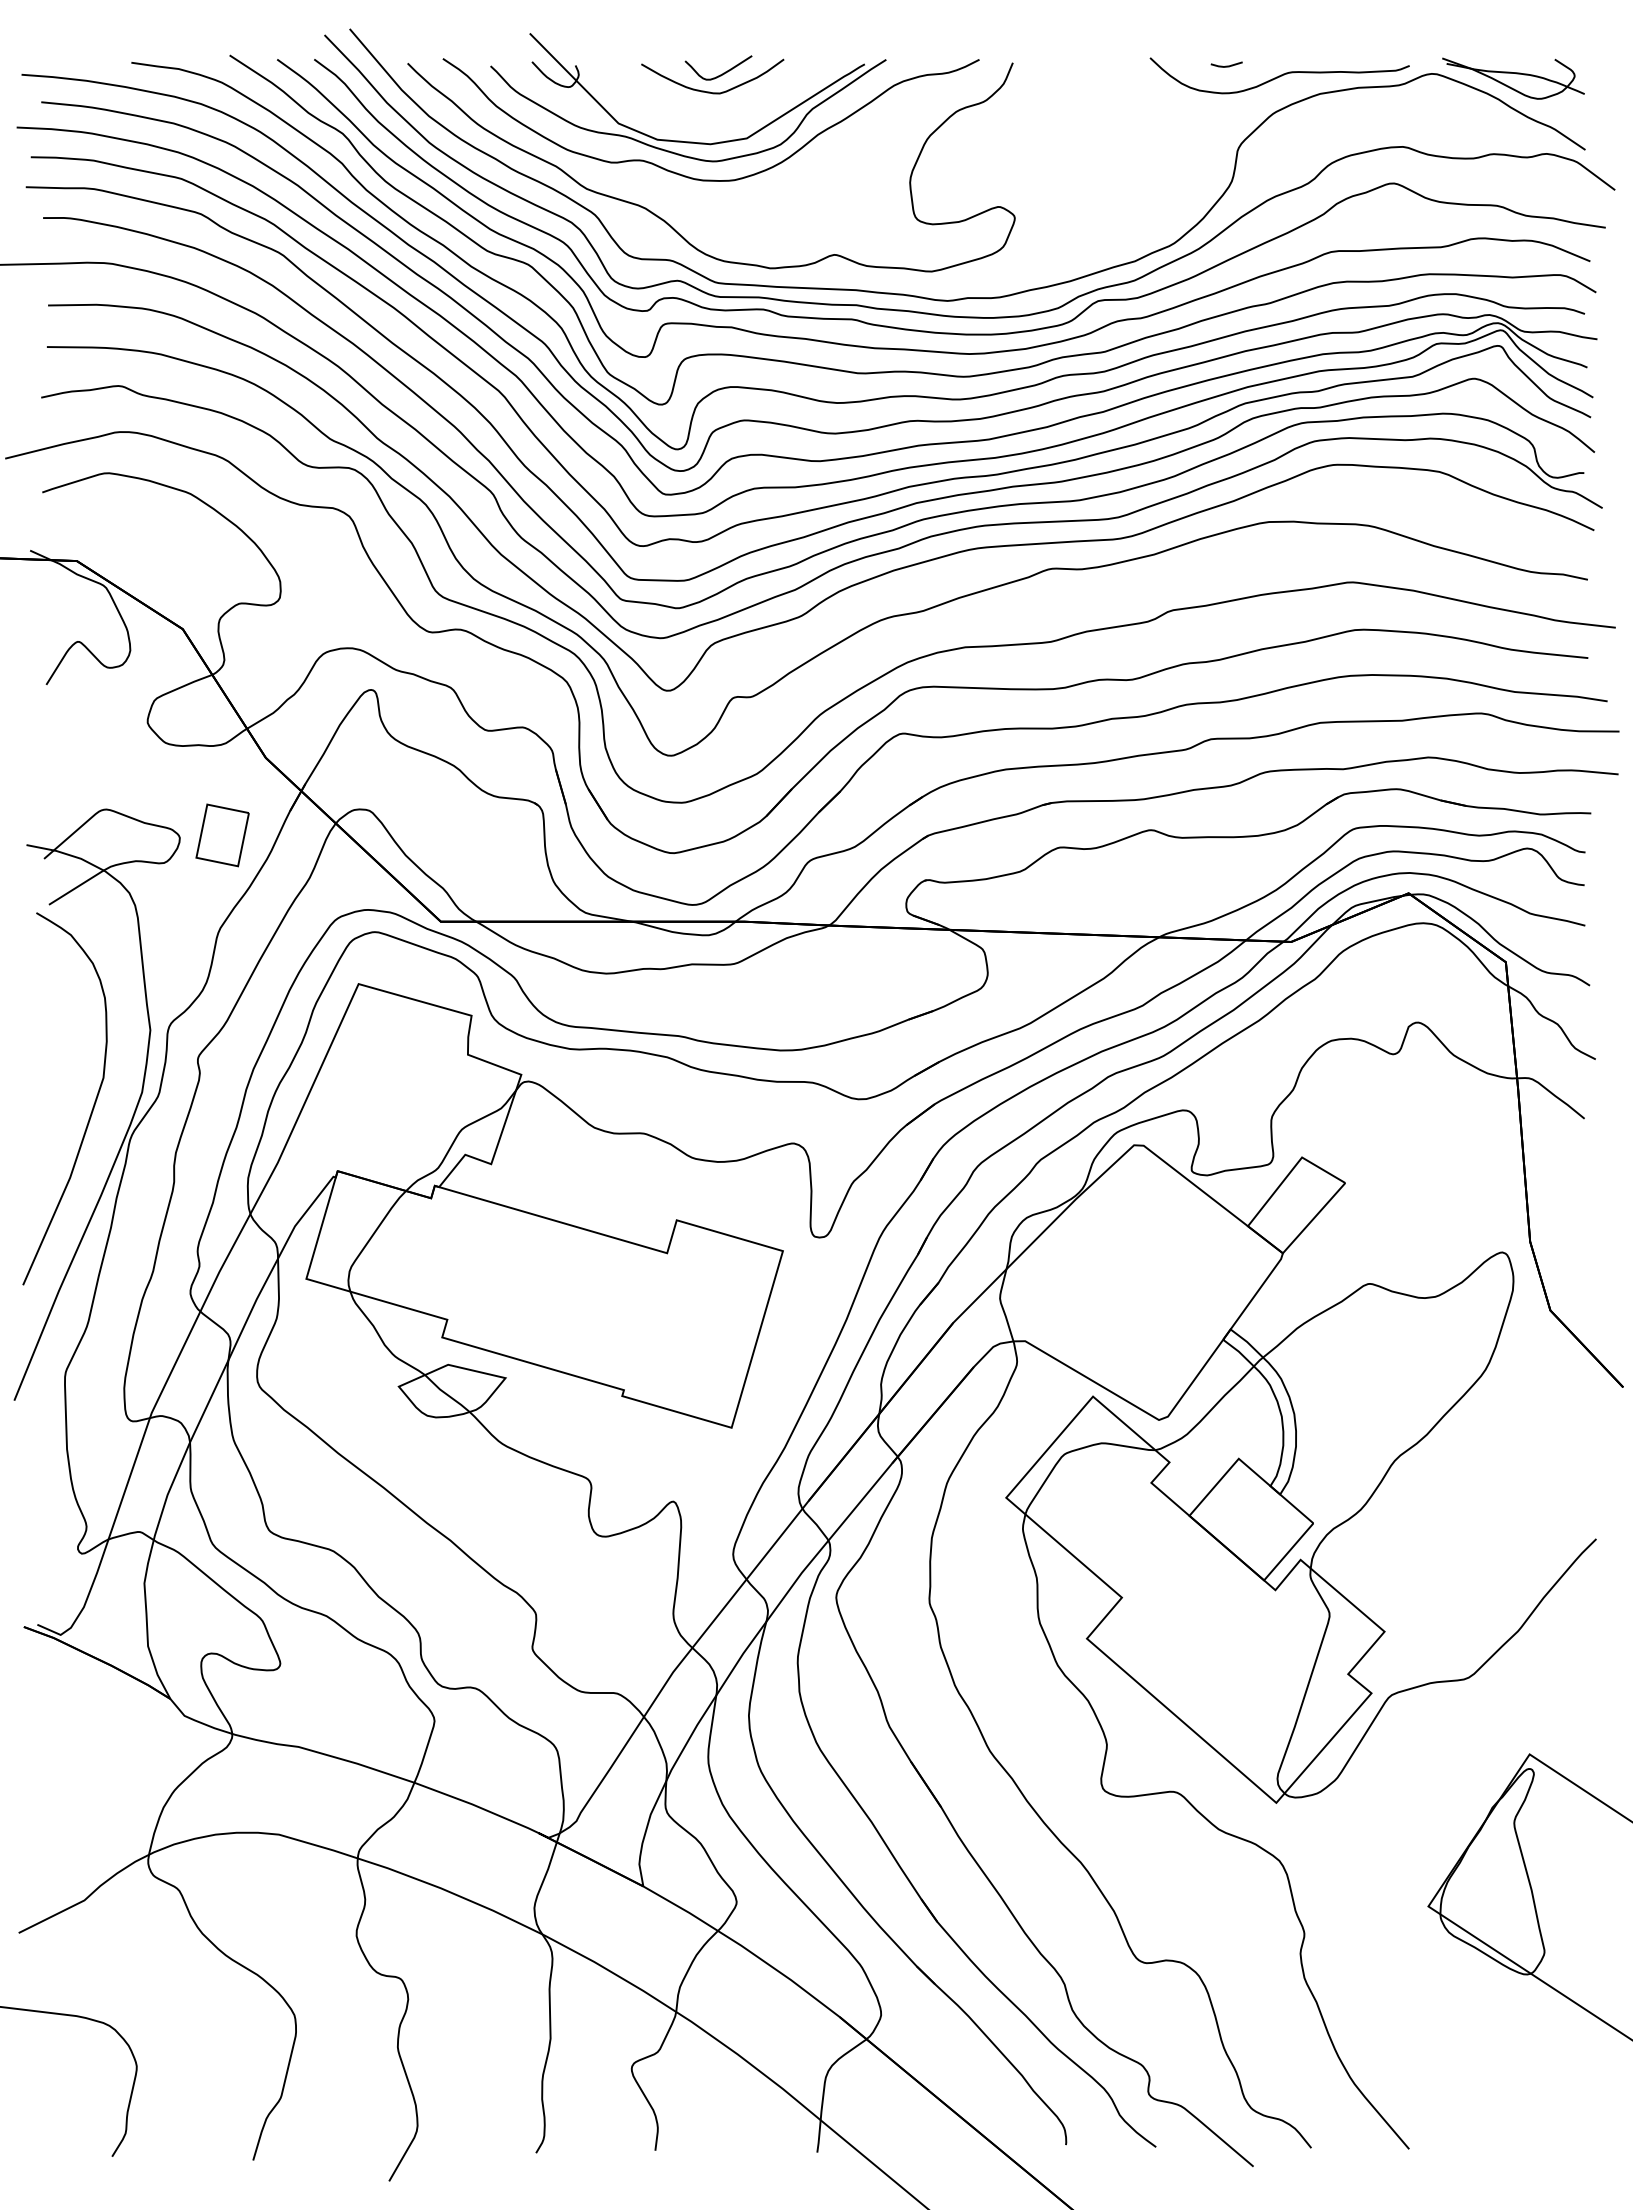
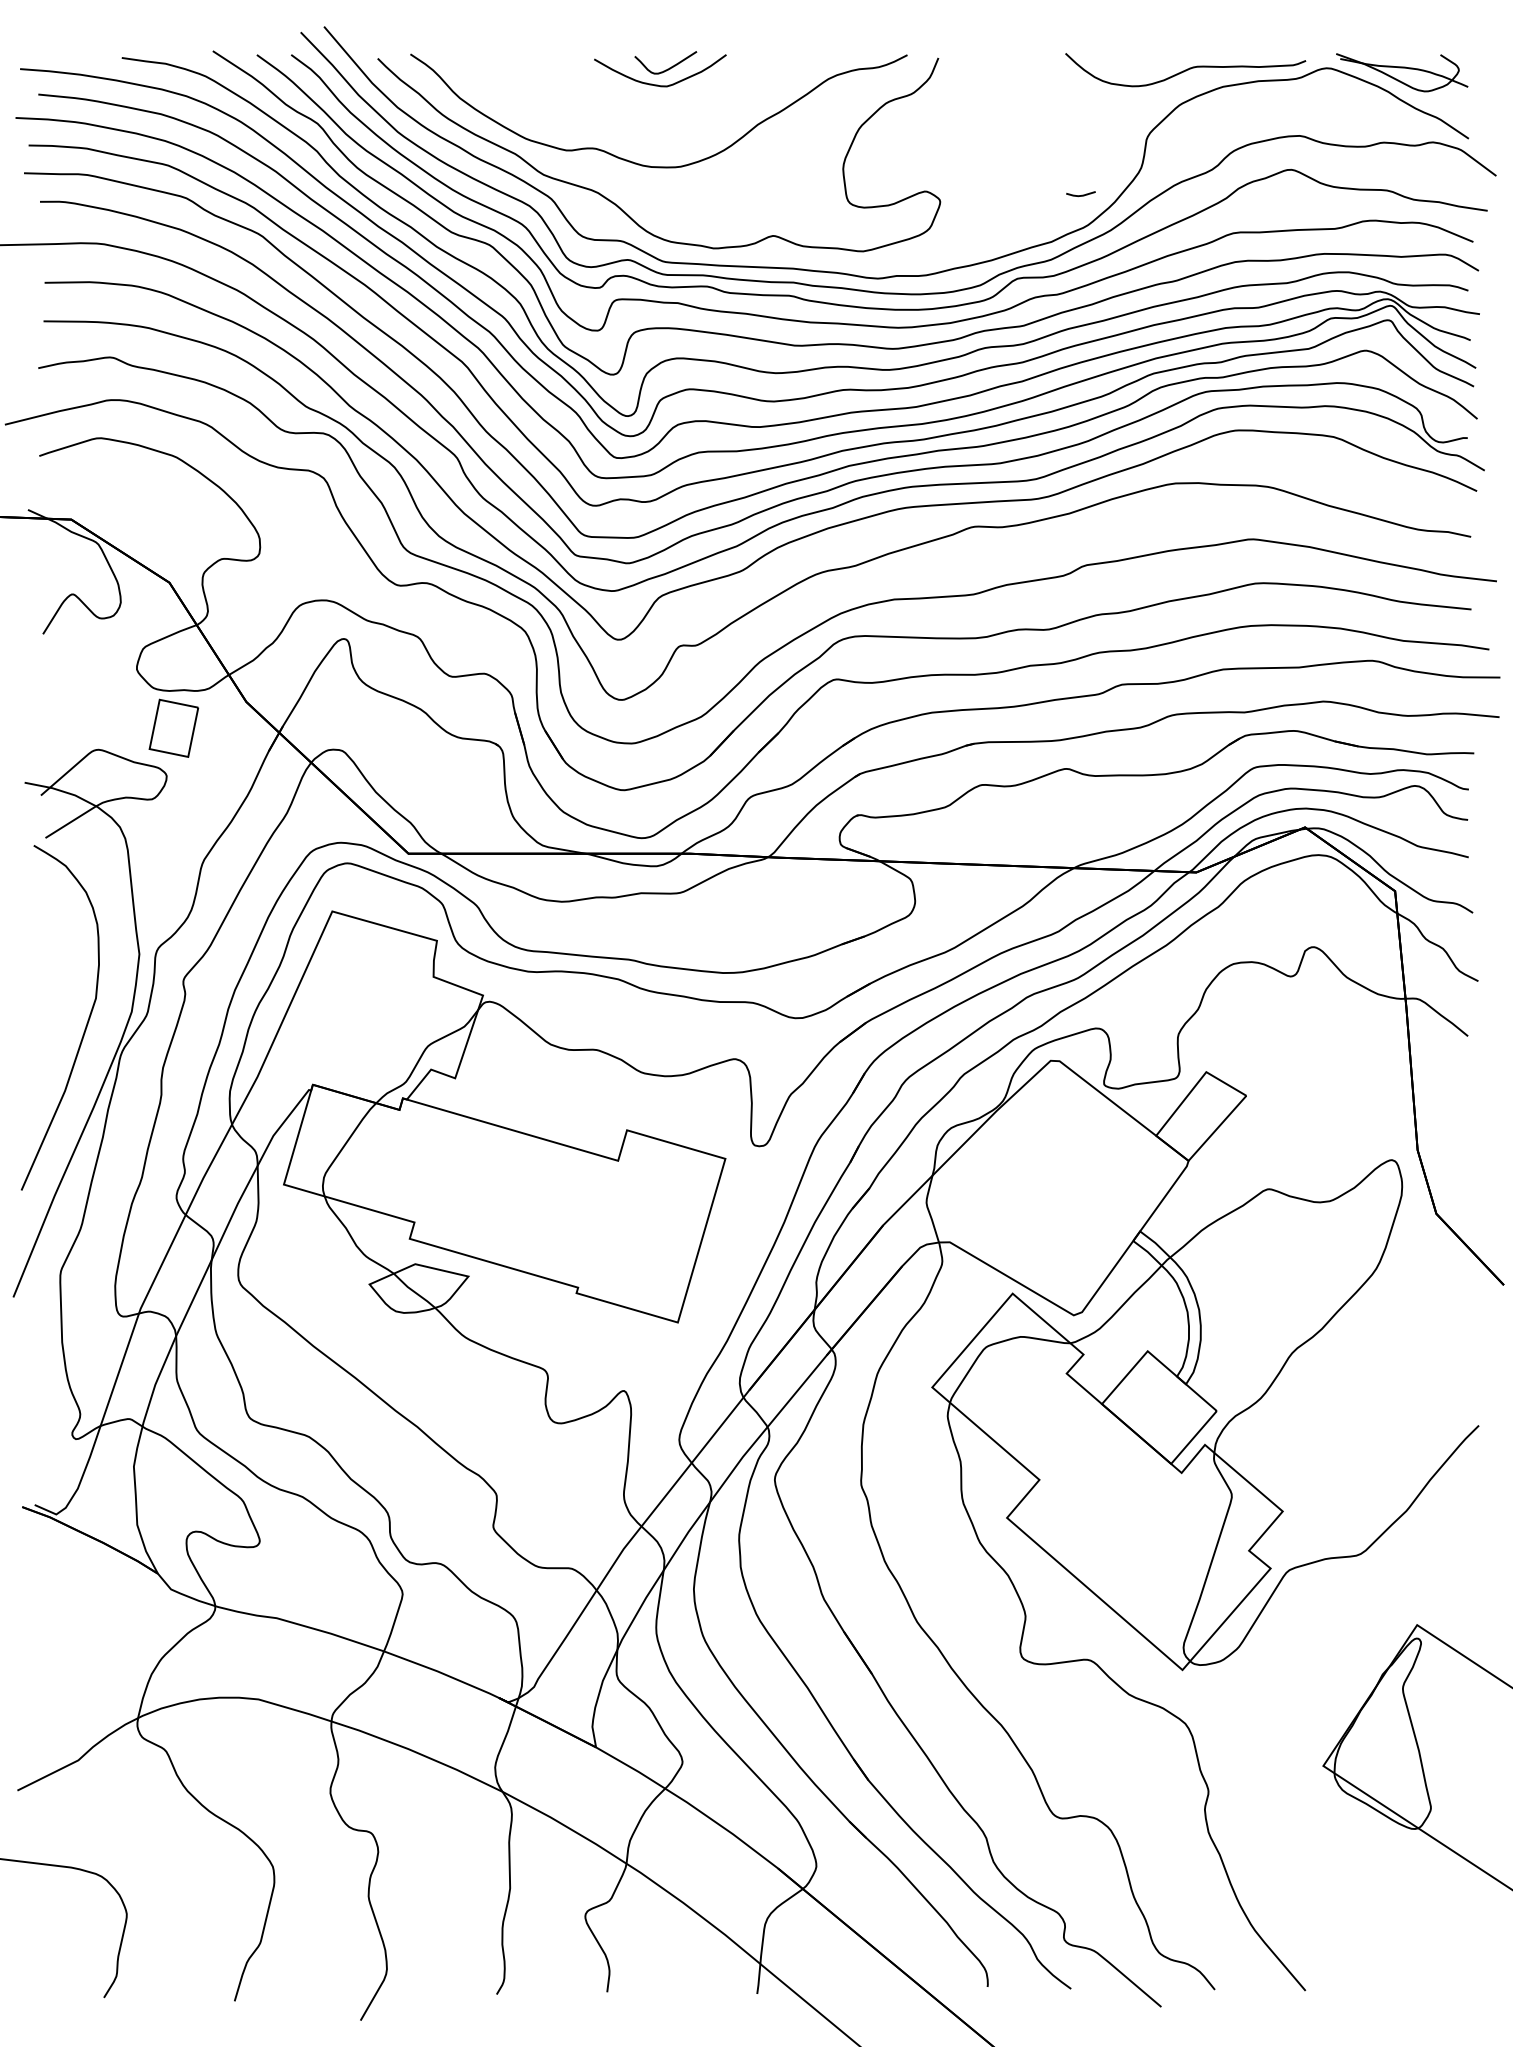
line: (1226, 65) -> (1080, 194), moved
part: (681, 140) -> (631, 129), removed
part: (222, 835) -> (173, 728), moved

